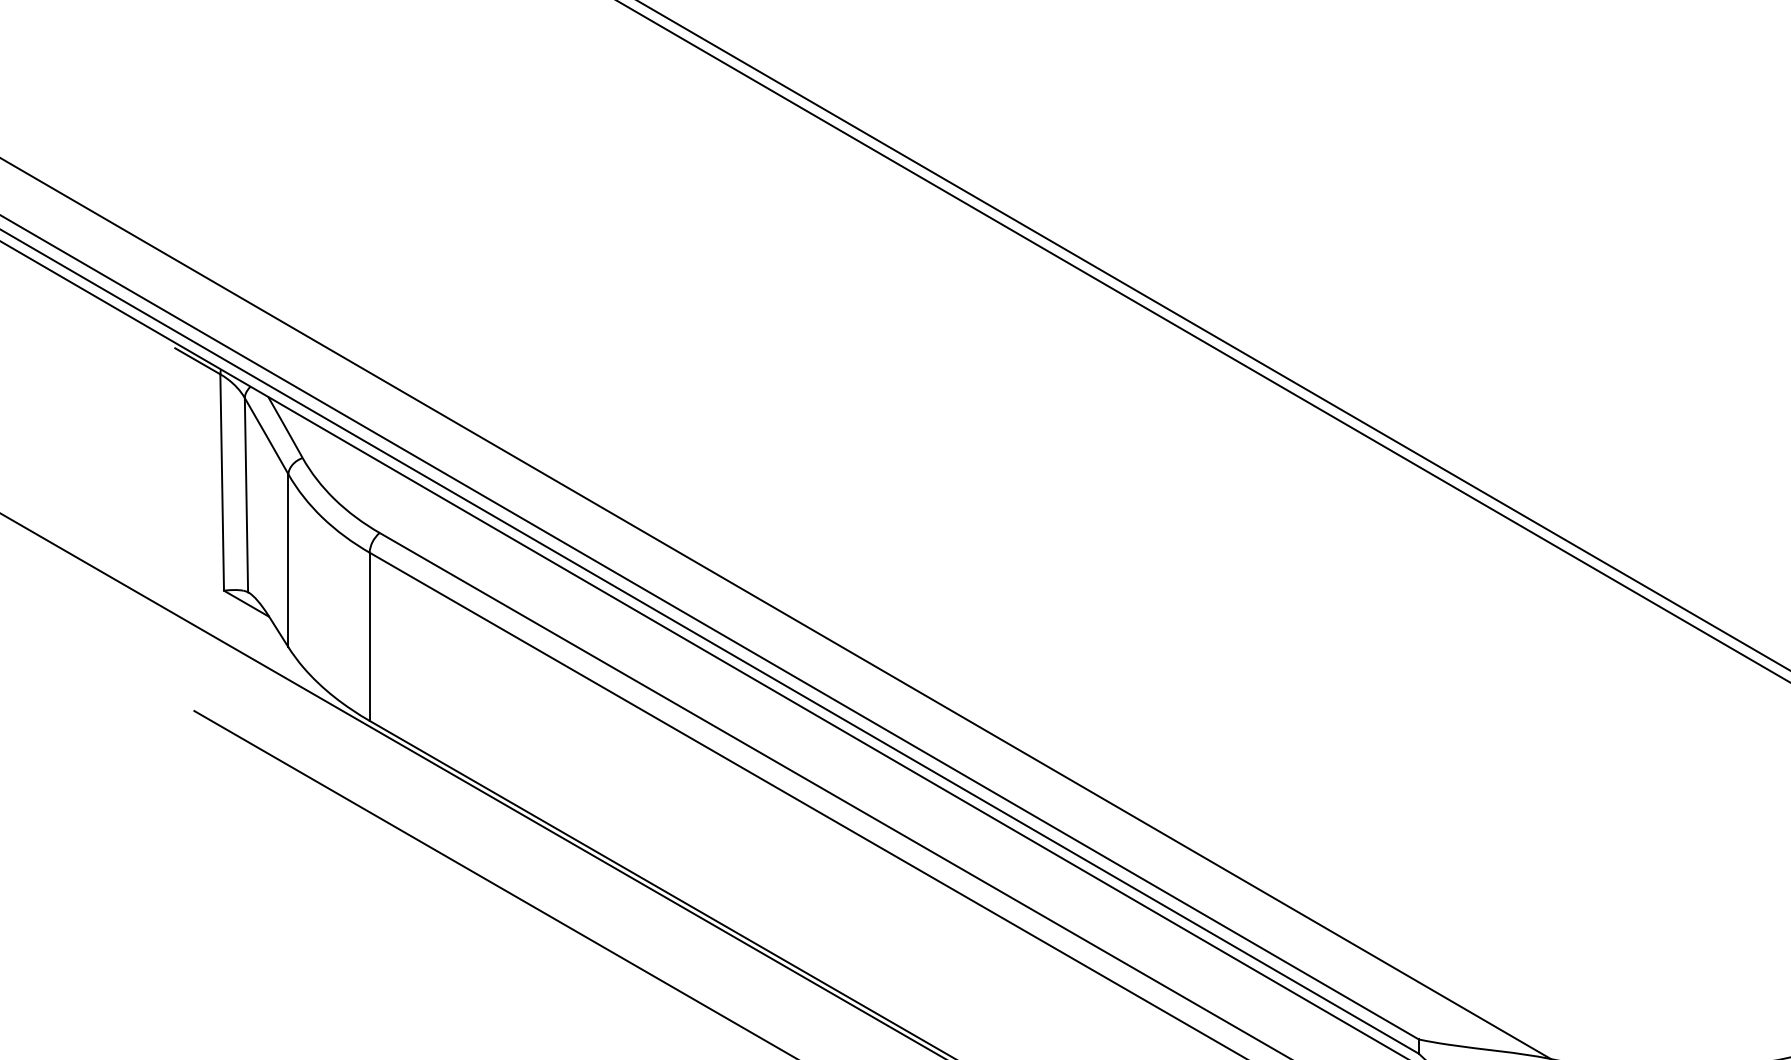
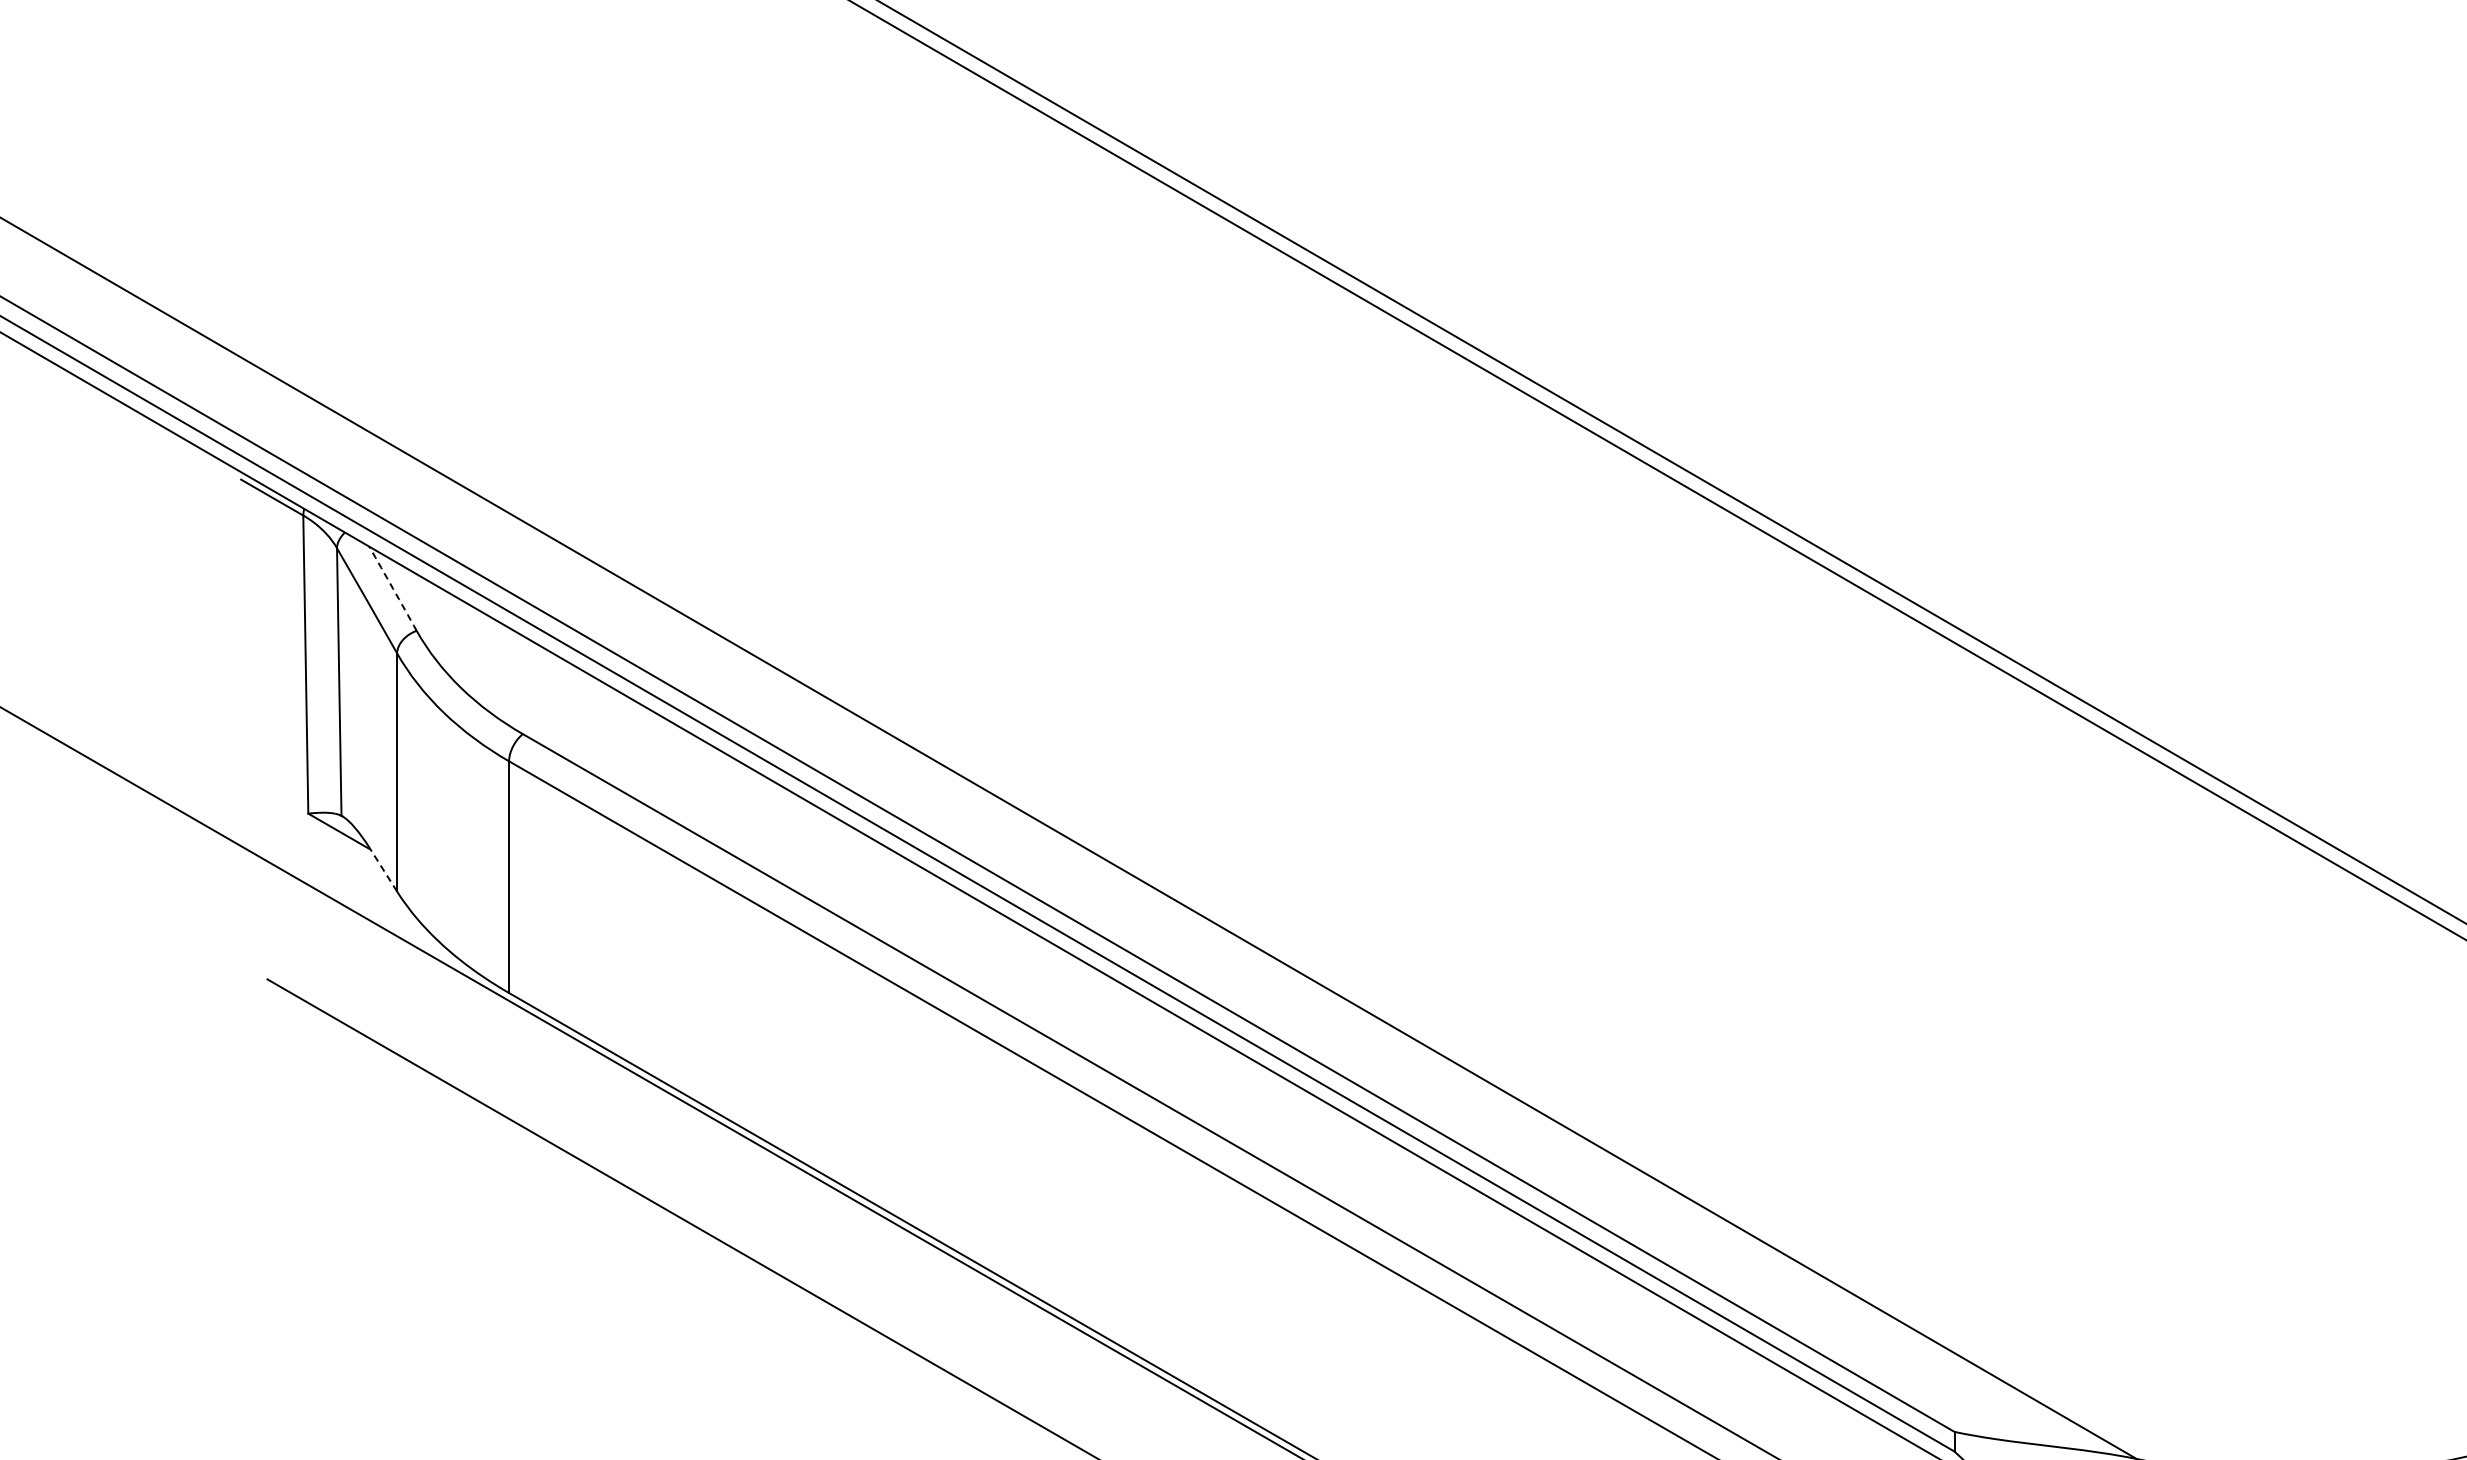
arc: (285, 427) -> (393, 588), solid -> dashed
line: (278, 631) -> (383, 869), solid -> dashed

